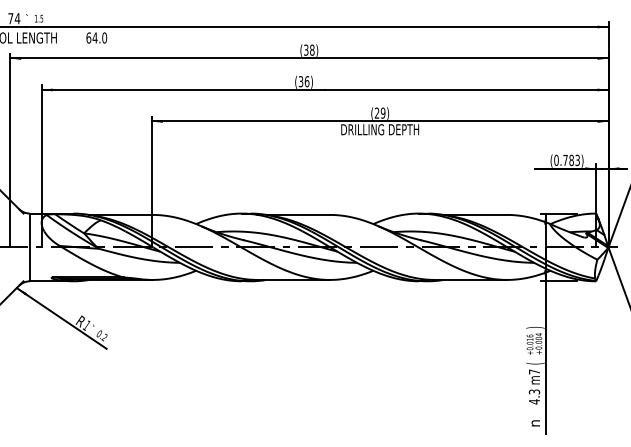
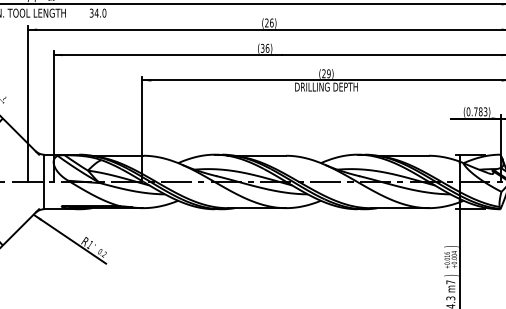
text: (88, 37) -> (91, 12), 64.0 -> 34.0
text: (309, 49) -> (269, 22), (38) -> (26)
text: (535, 363) -> (451, 275), ( -> )

